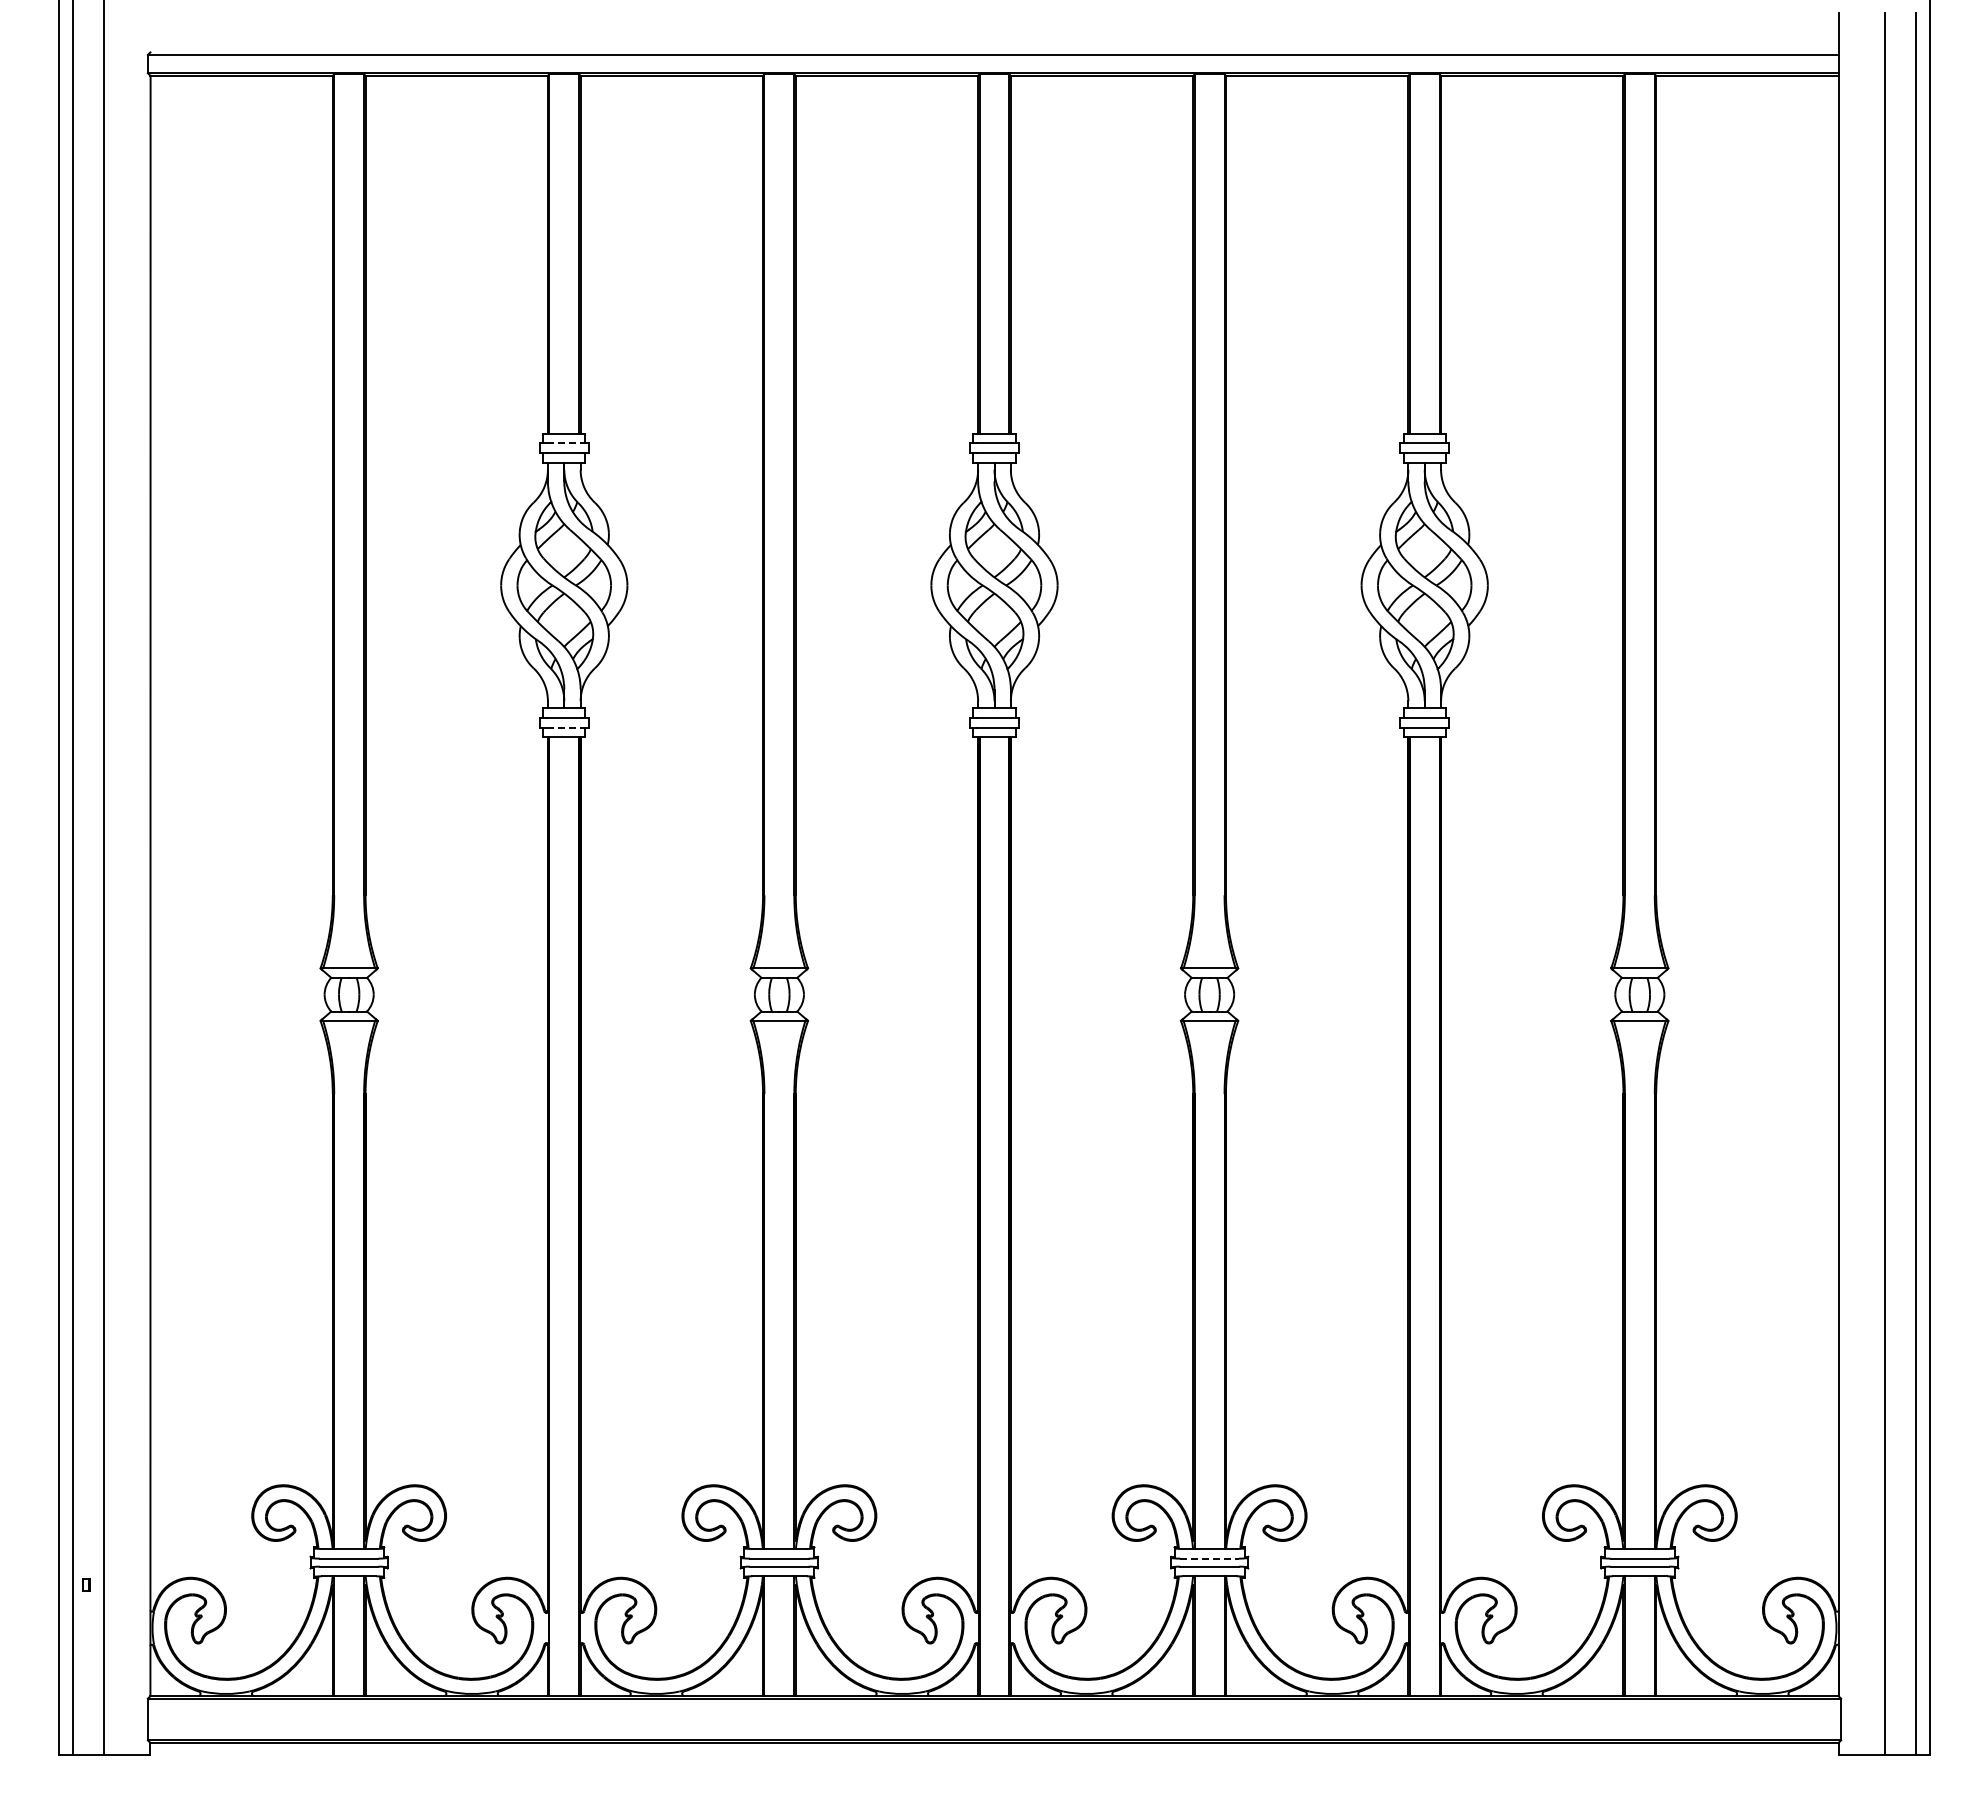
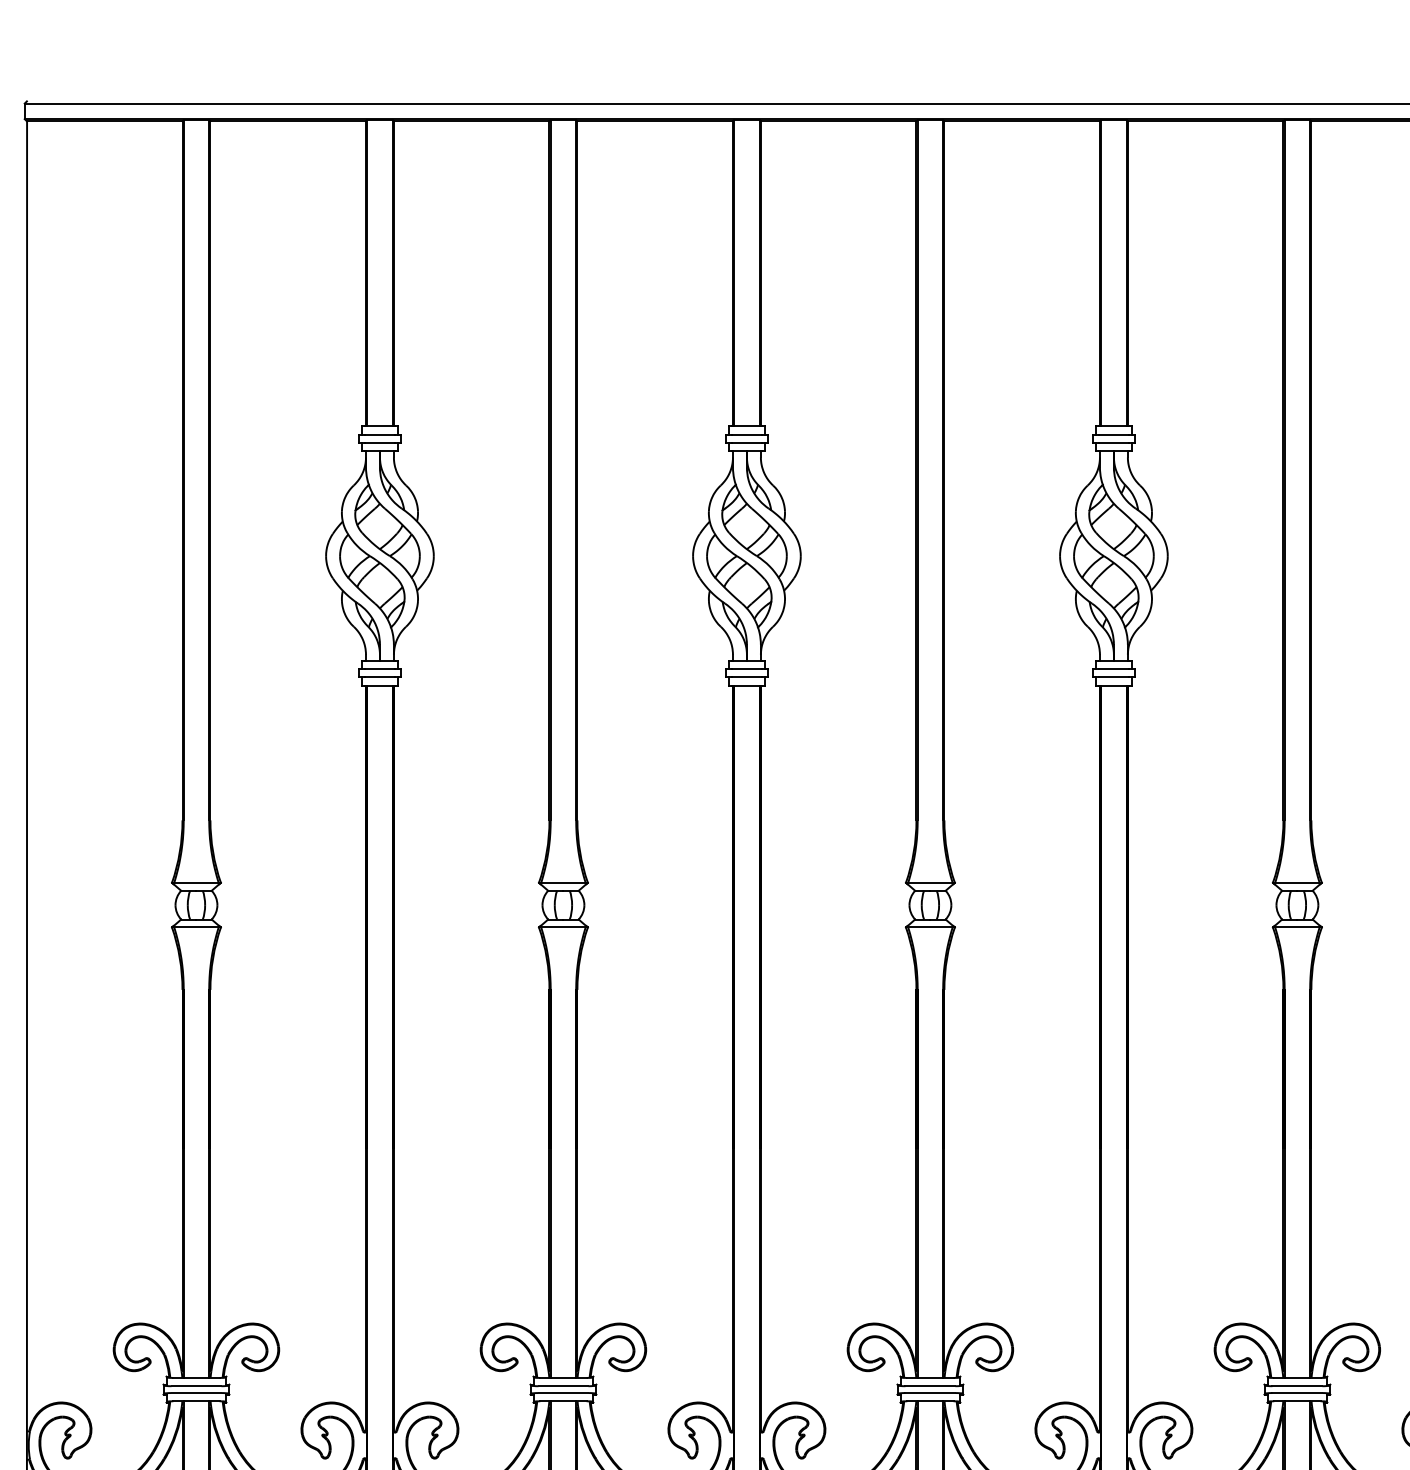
line: (564, 443) -> (380, 434), dashed -> solid
line: (564, 727) -> (380, 677), dashed -> solid
line: (1210, 1558) -> (931, 1386), dashed -> solid

